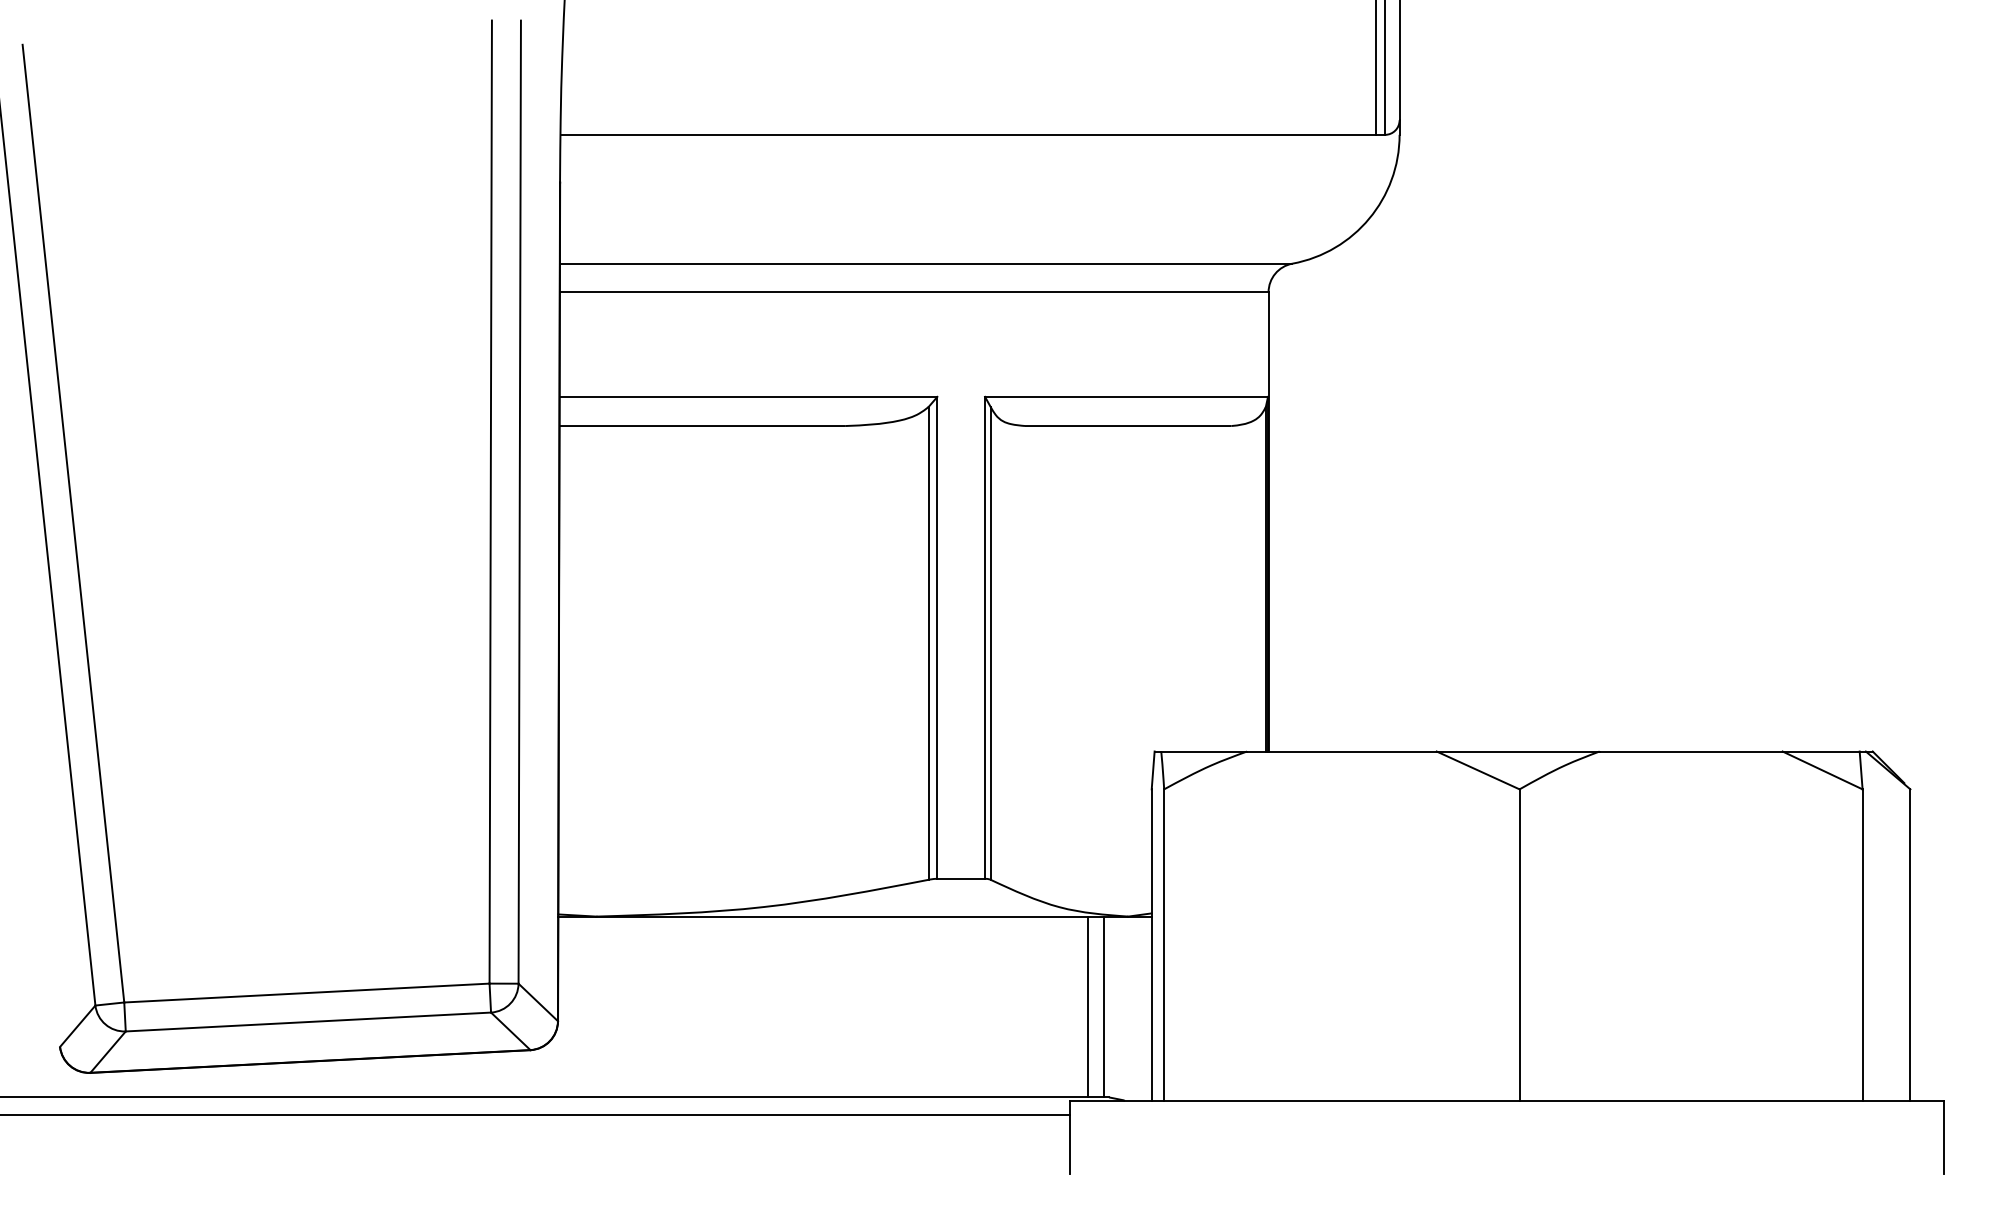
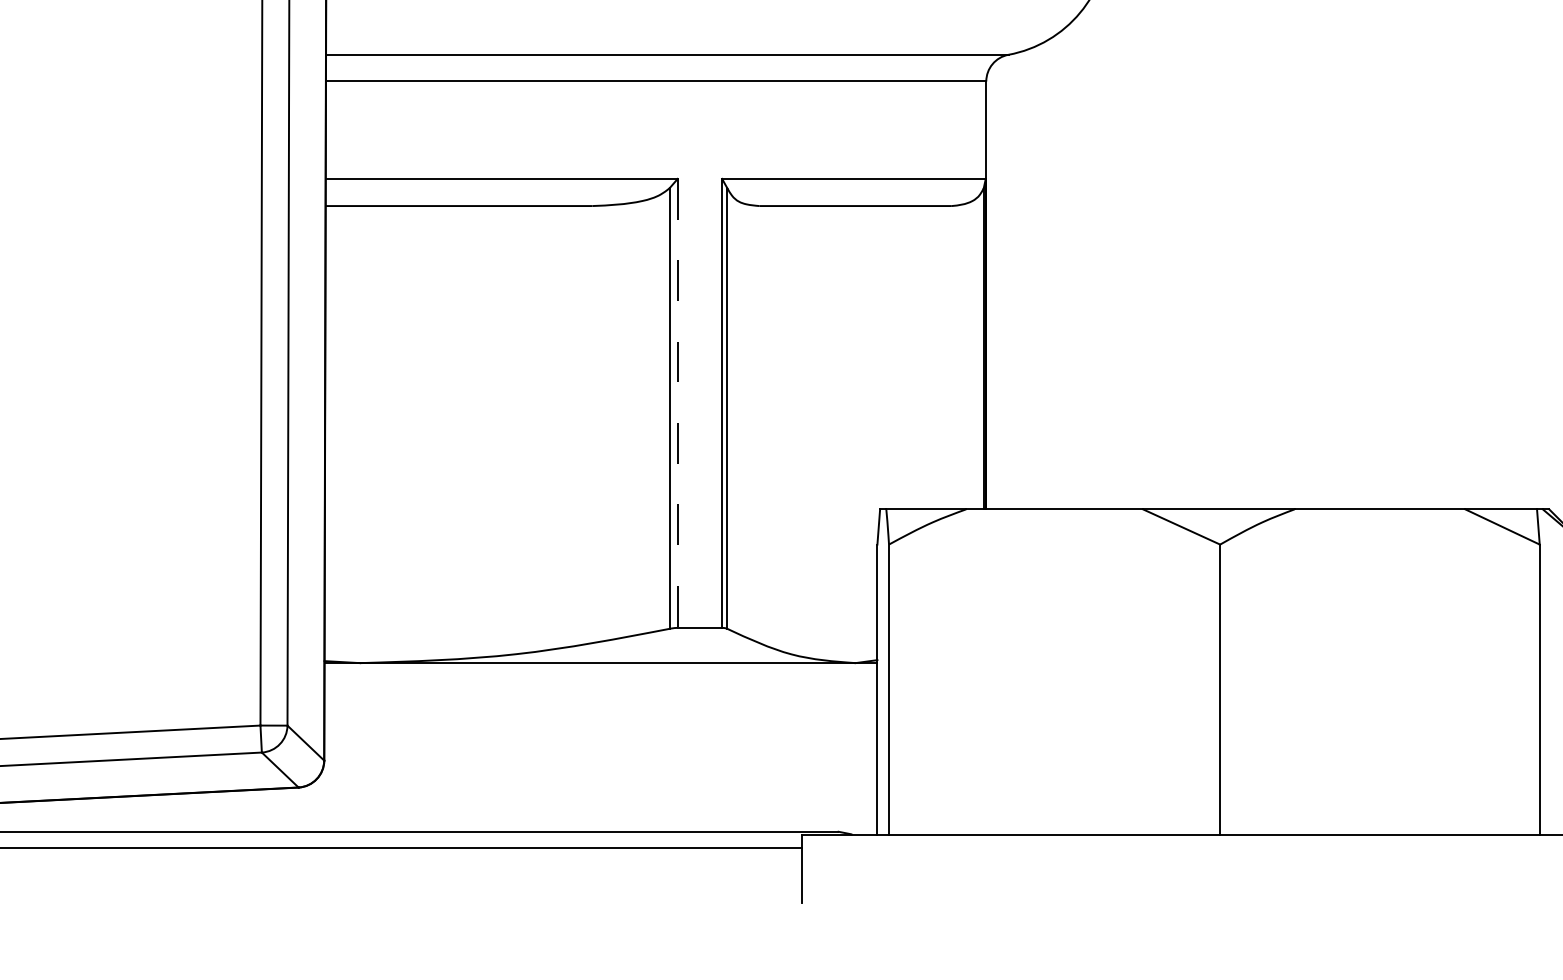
line: (937, 637) -> (677, 403), solid -> dashed
line: (1088, 1006) -> (818, 746), removed
line: (1103, 1006) -> (832, 746), removed

